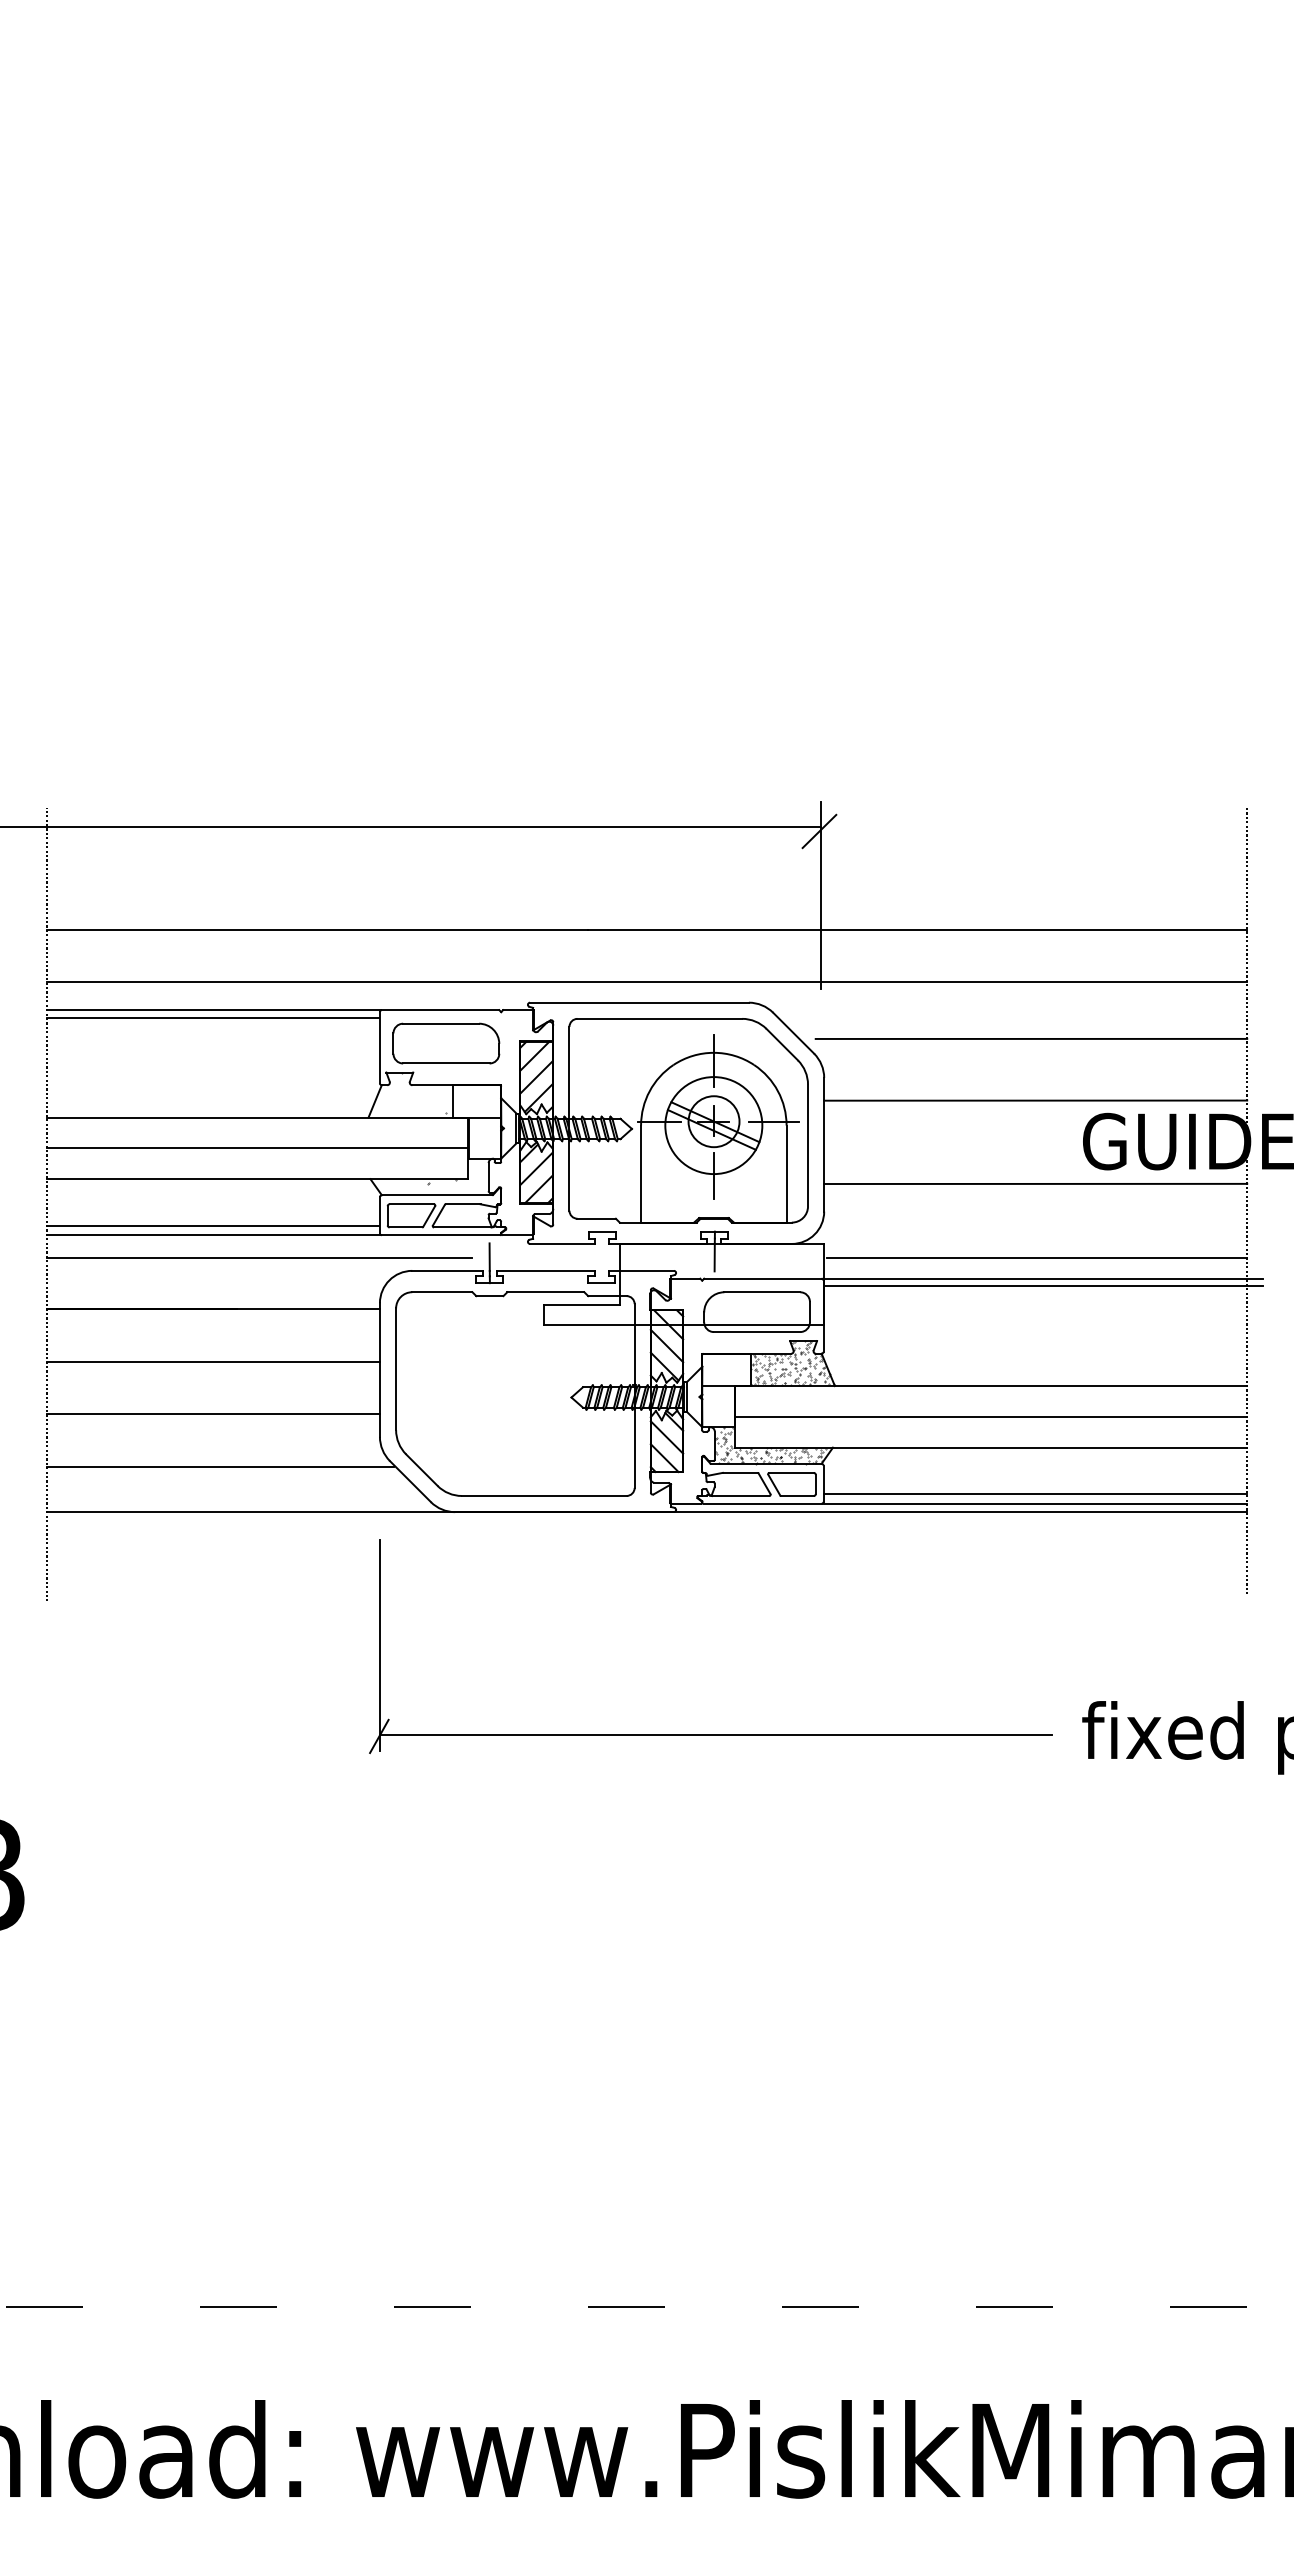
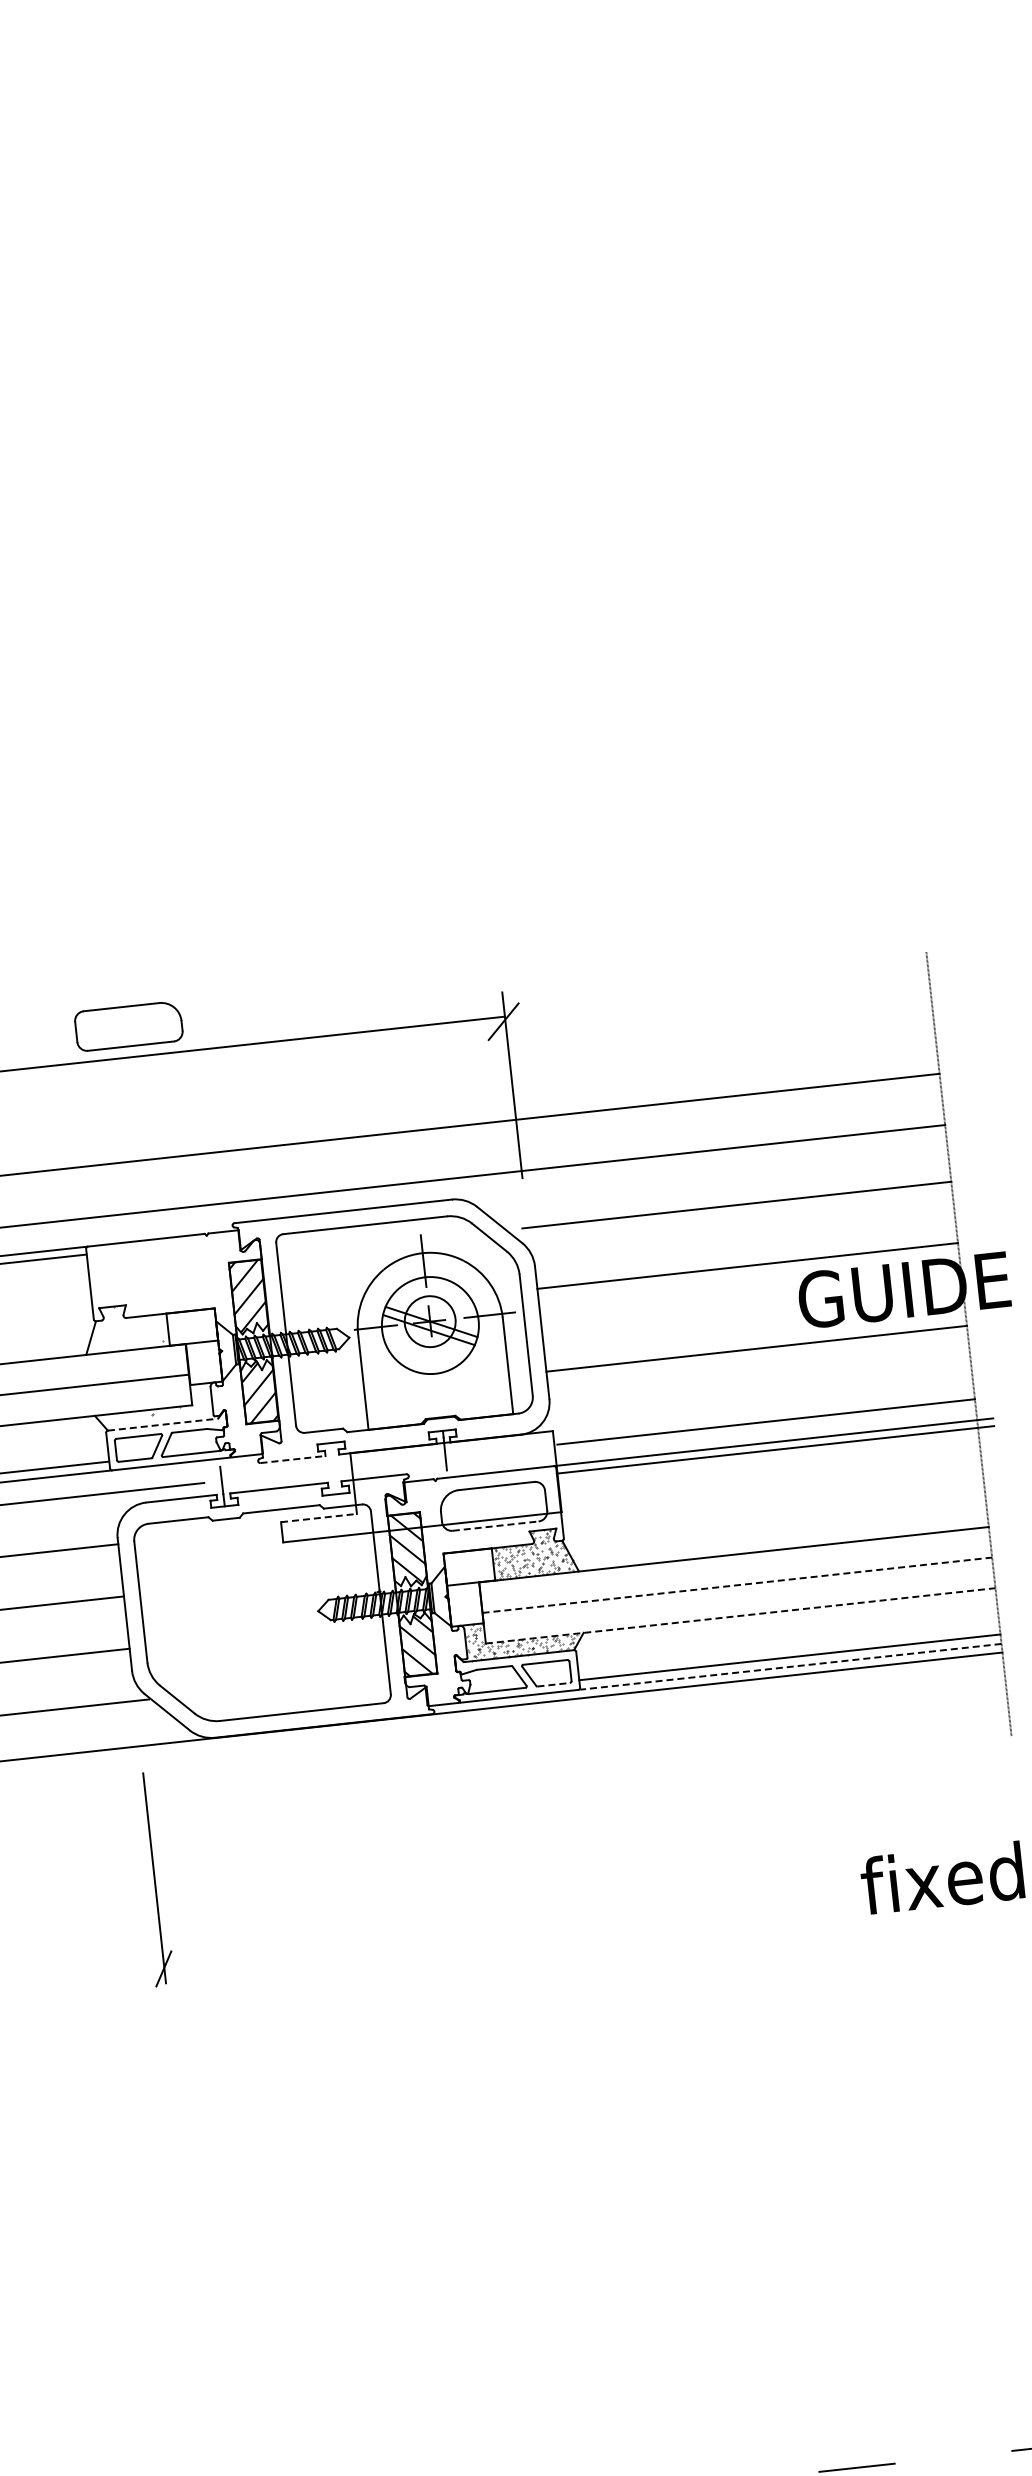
part: (446, 1043) -> (128, 1026), moved
line: (714, 1176) -> (436, 1376), removed
line: (437, 1195) -> (163, 1424), solid -> dashed
line: (562, 1243) -> (292, 1459), solid -> dashed
line: (582, 1304) -> (319, 1517), solid -> dashed
line: (757, 1332) -> (496, 1526), solid -> dashed
line: (991, 1416) -> (737, 1584), solid -> dashed
line: (991, 1447) -> (741, 1615), solid -> dashed
line: (798, 1496) -> (554, 1685), solid -> dashed
line: (1035, 1503) -> (791, 1666), solid -> dashed
line: (715, 1734) -> (497, 1930), removed

